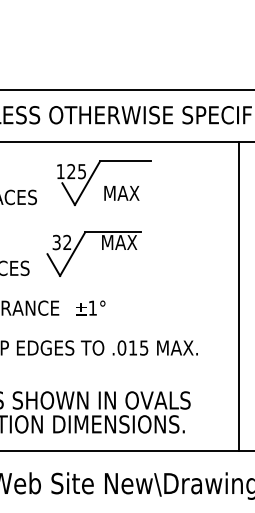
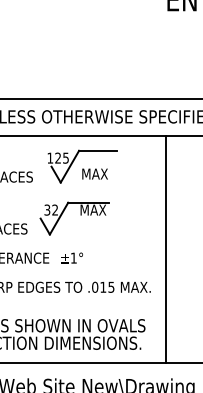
line: (239, 296) -> (166, 249), moved

